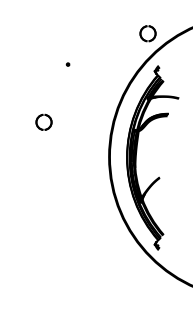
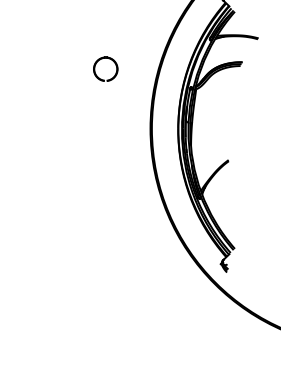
part: (43, 121) -> (104, 67), moved

